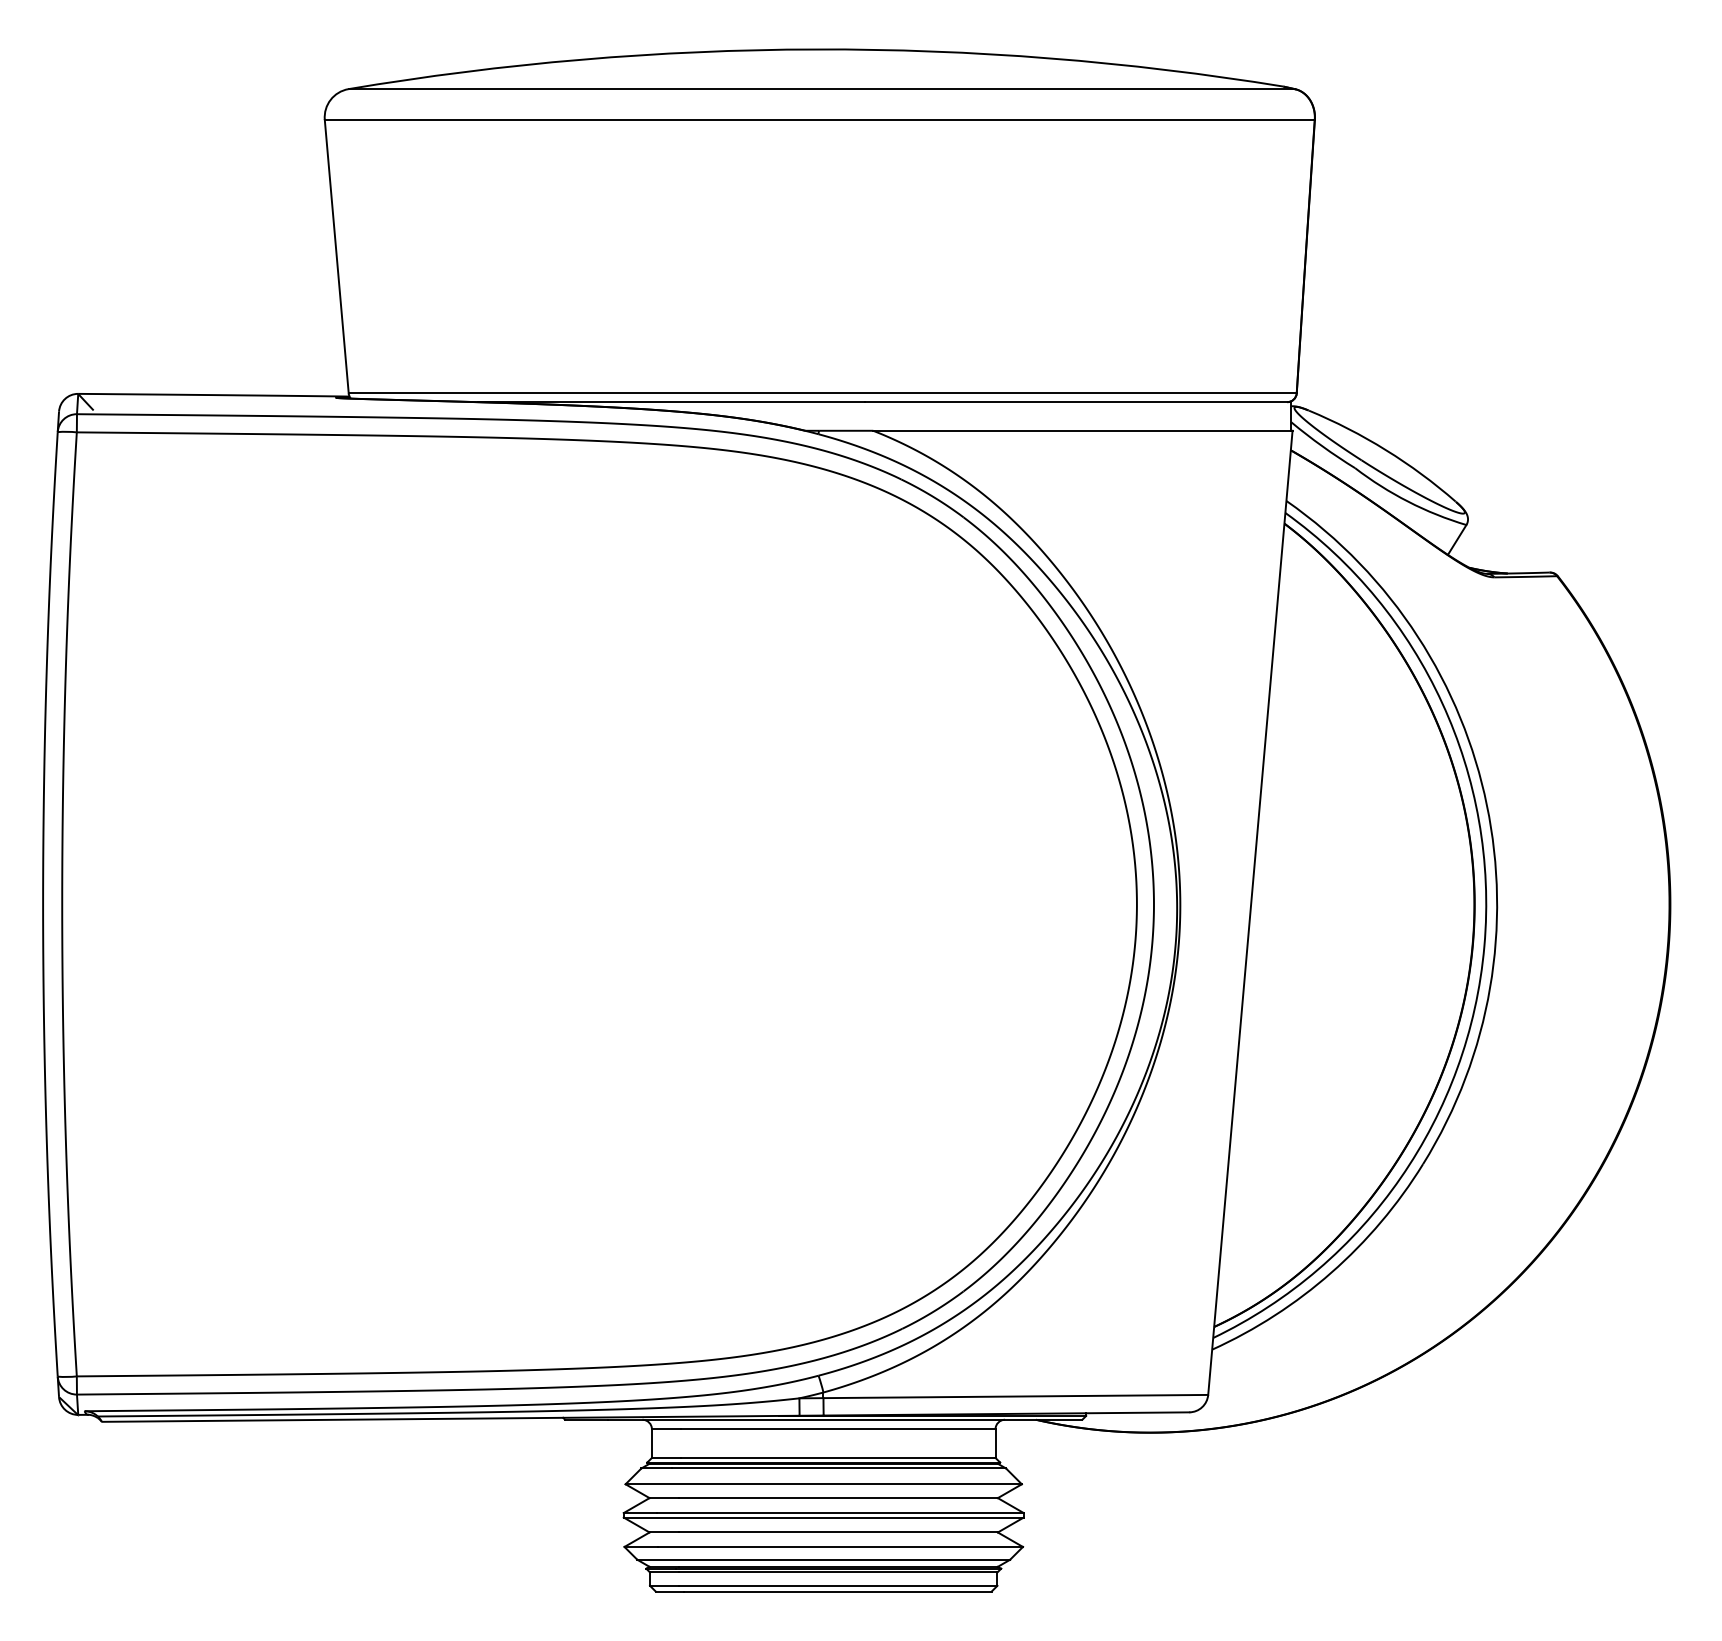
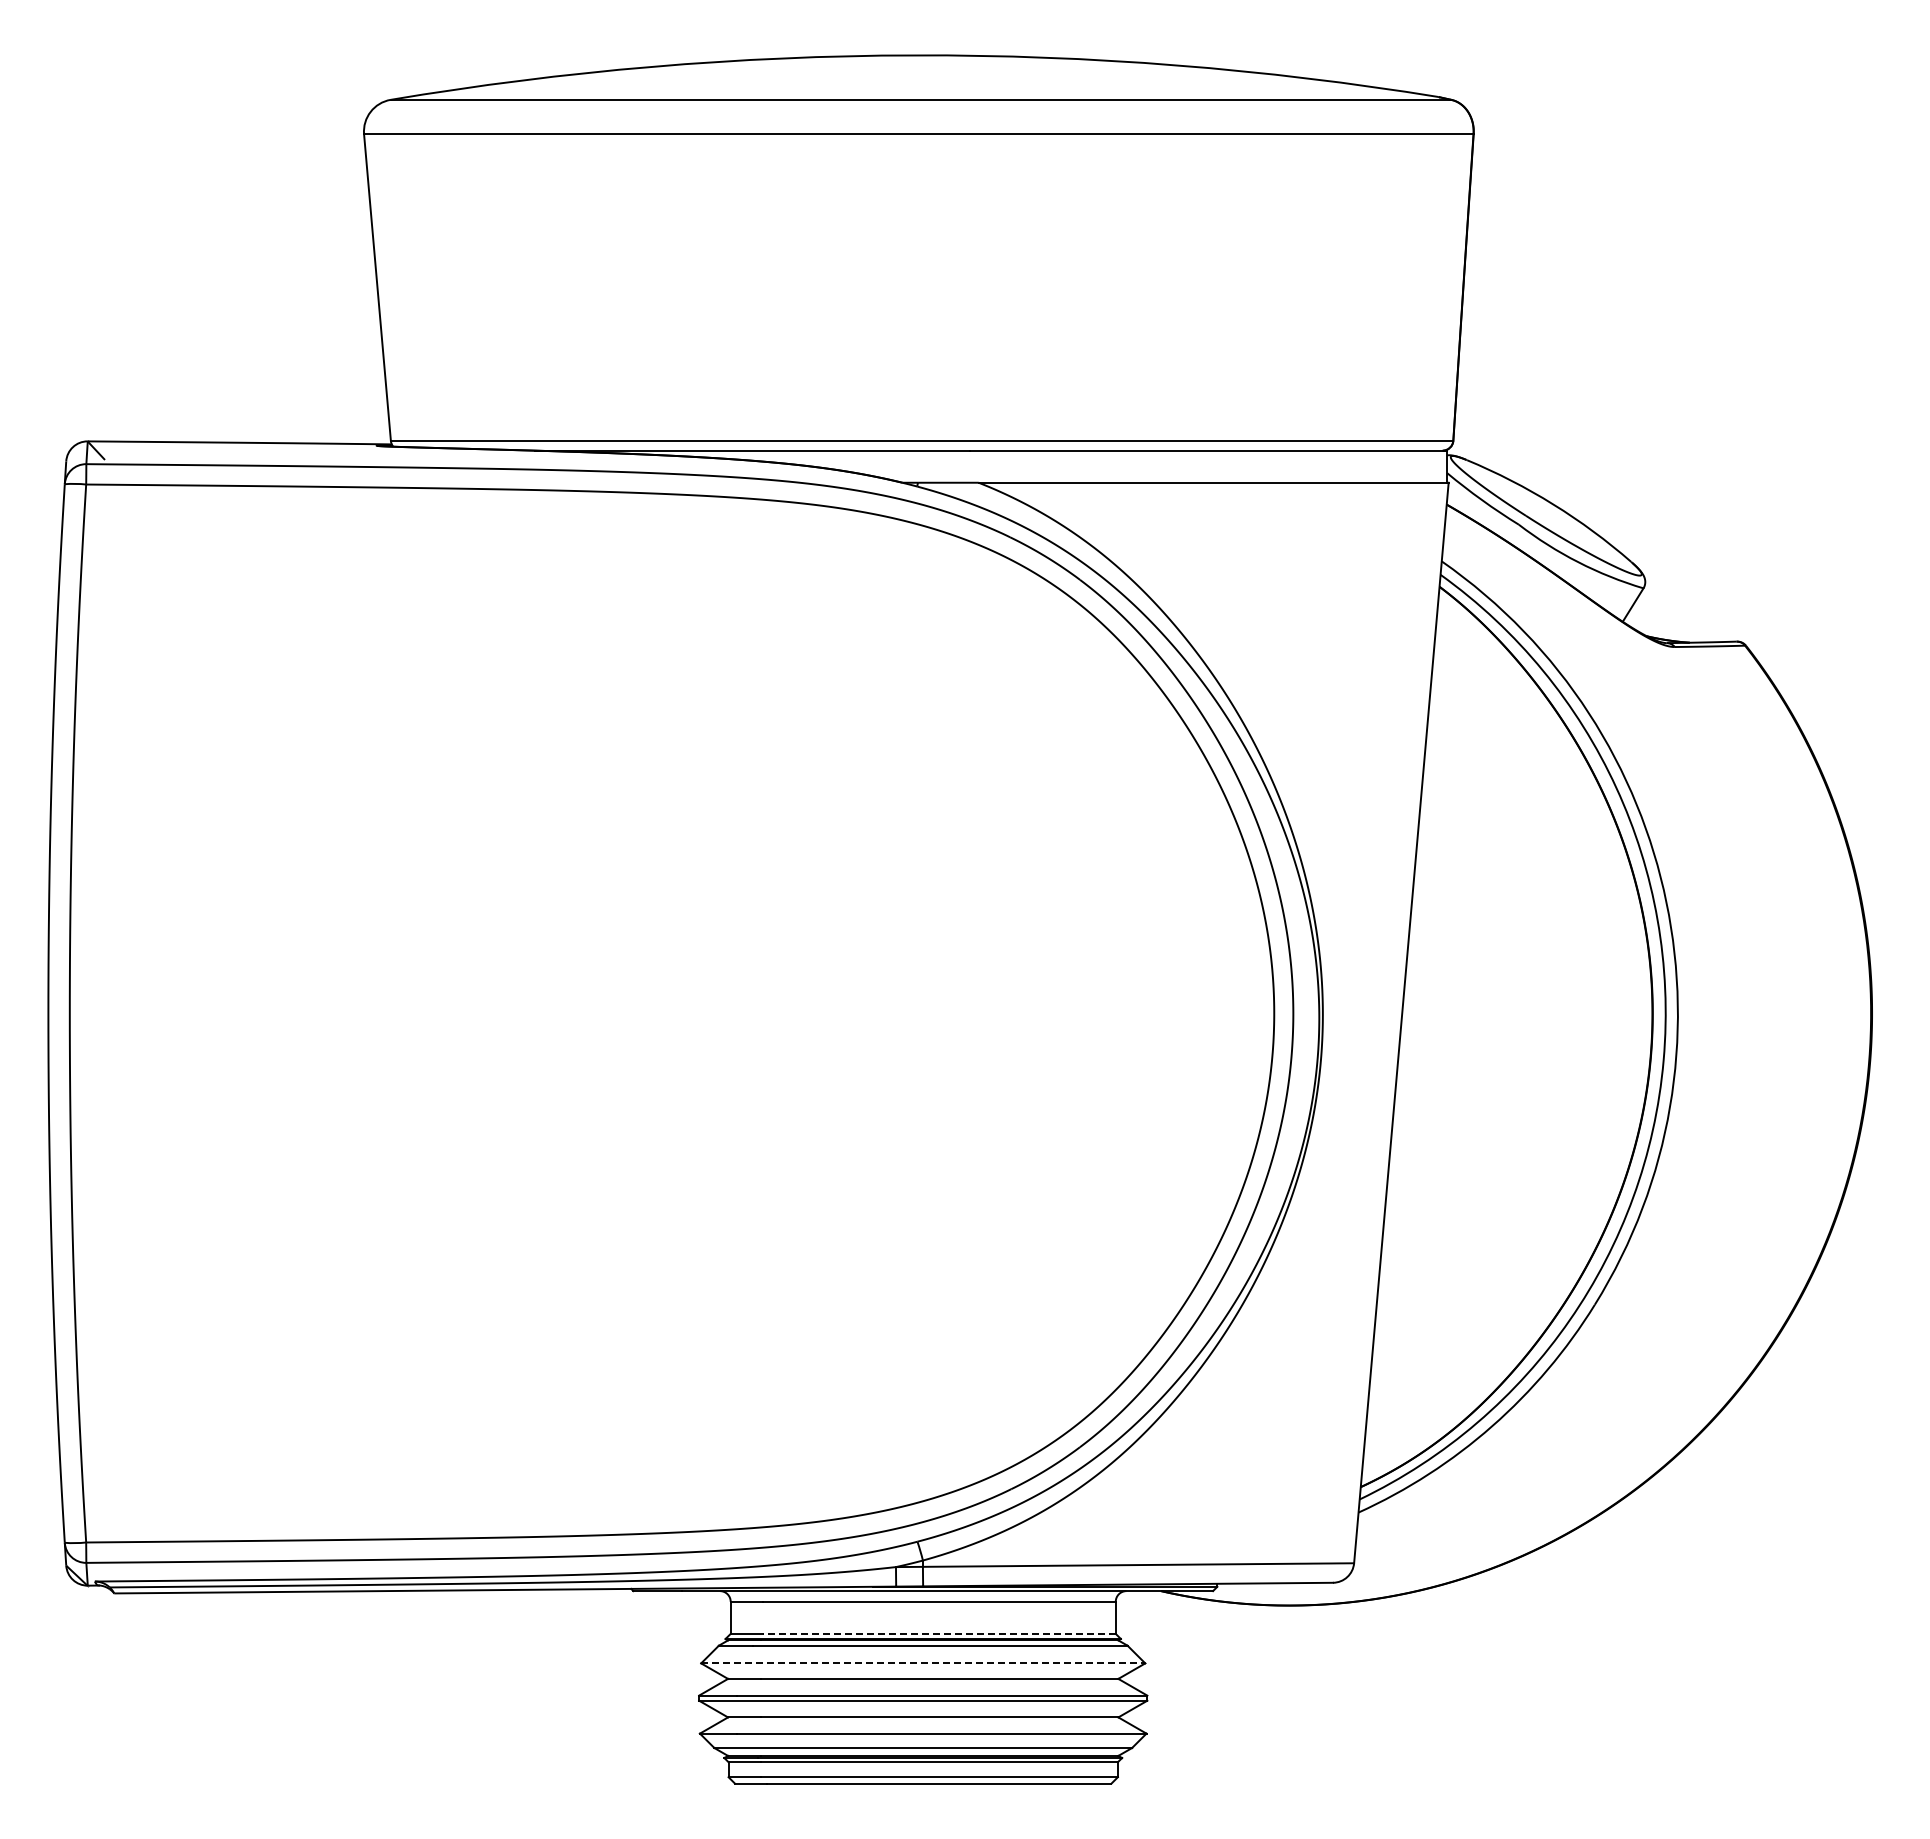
line: (837, 1457) -> (938, 1633), solid -> dashed
line: (823, 1484) -> (923, 1663), solid -> dashed

